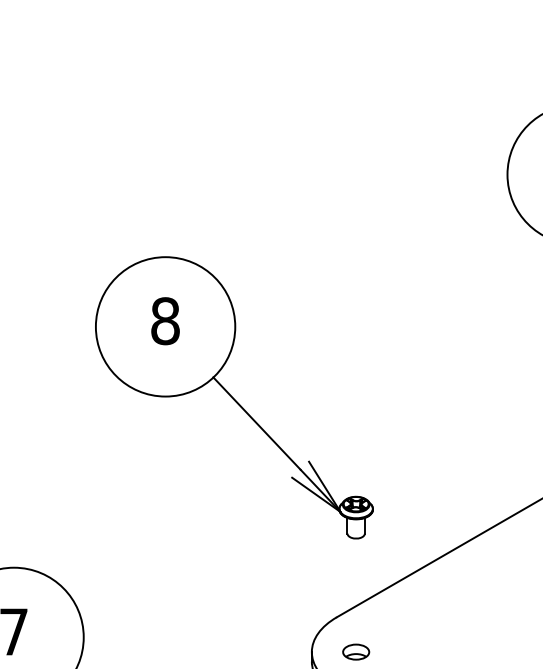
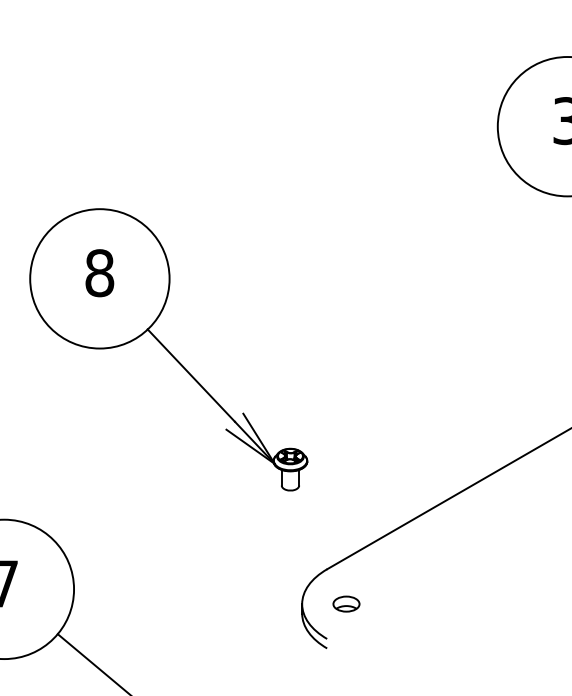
part: (234, 397) -> (168, 349), moved

